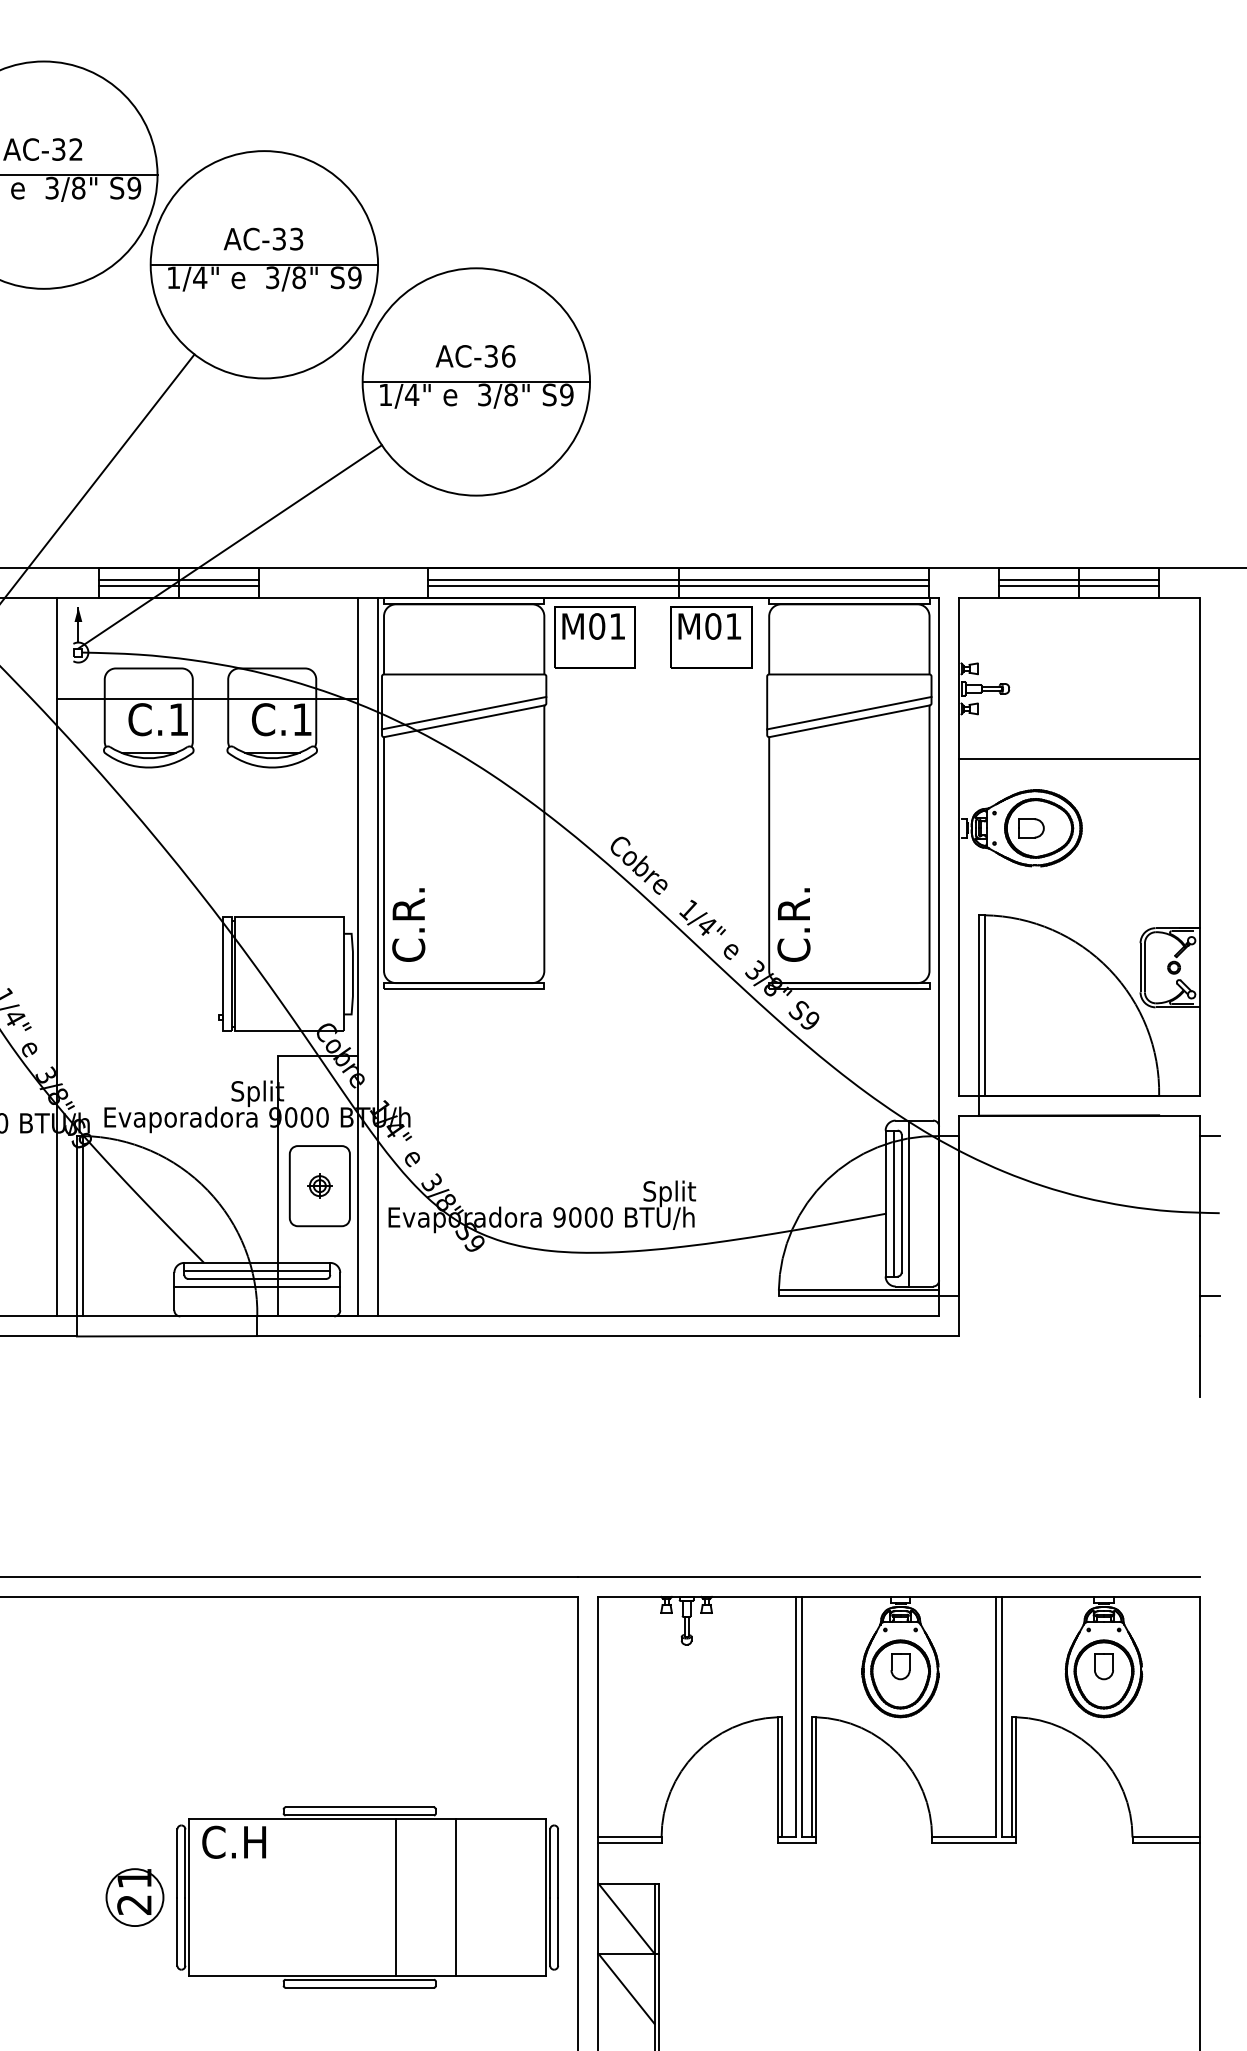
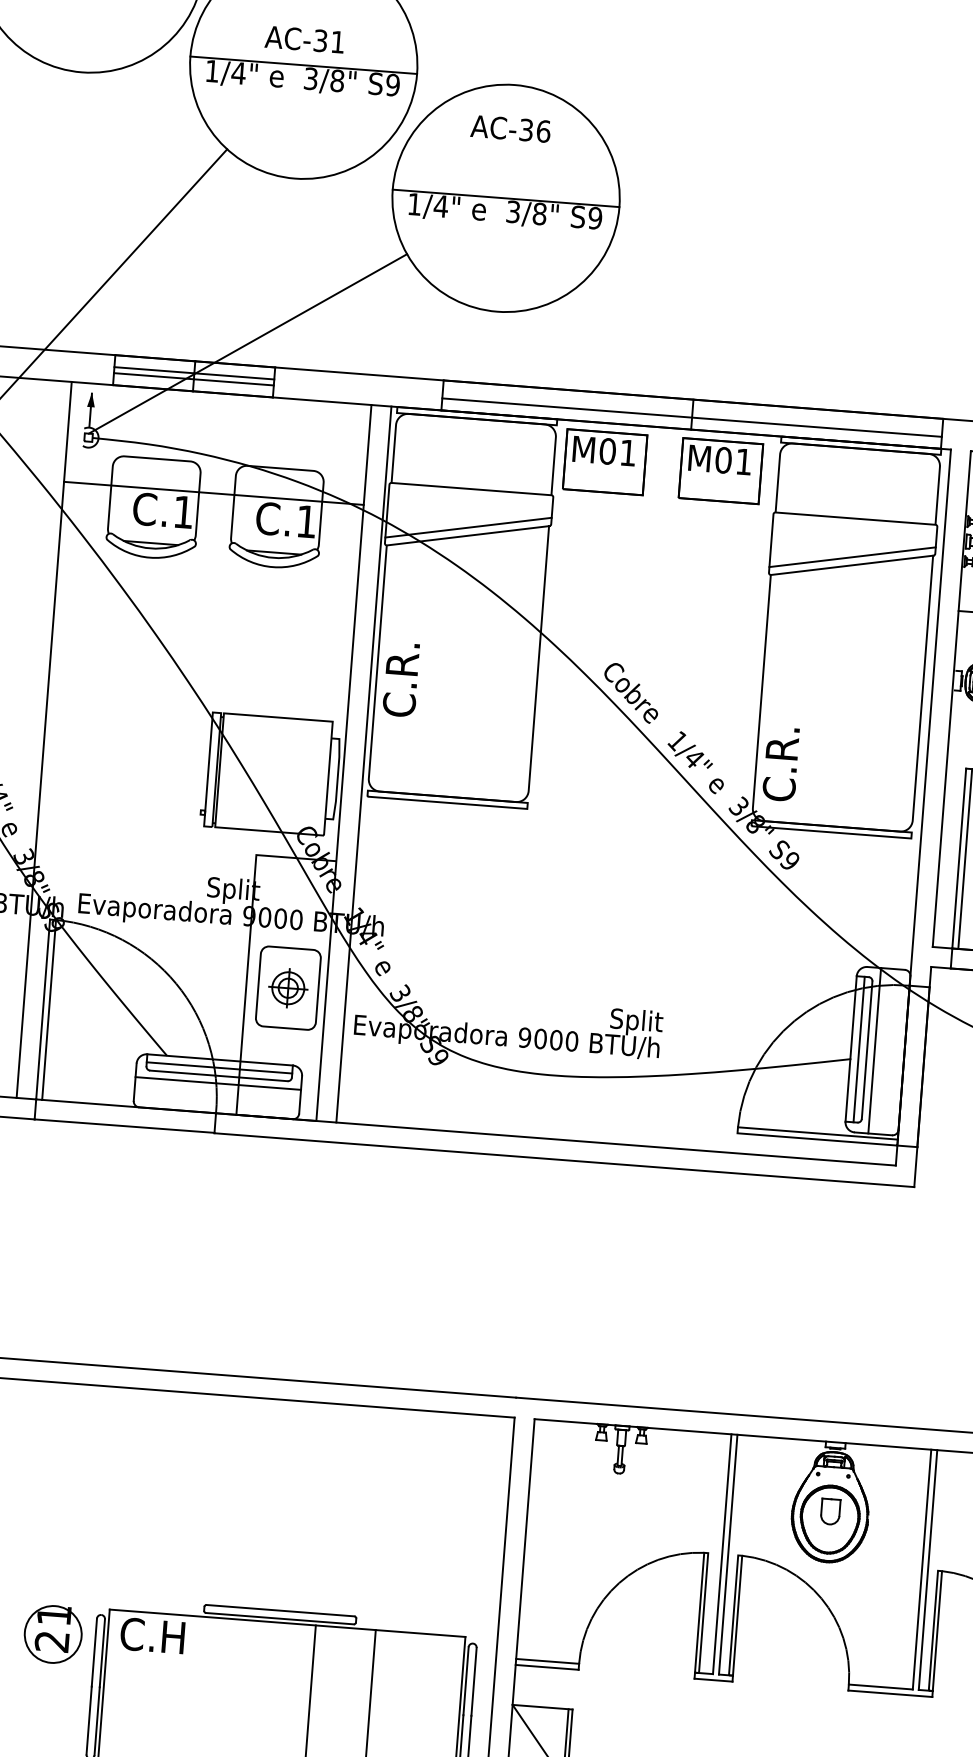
text: (296, 238) -> (337, 41), AC-33 -> AC-31
text: (475, 356) -> (510, 129), moved
line: (678, 580) -> (692, 411), removed
text: (408, 924) -> (401, 679), moved
part: (319, 1185) -> (288, 987), size x1.6
part: (134, 1897) -> (52, 1634), moved

